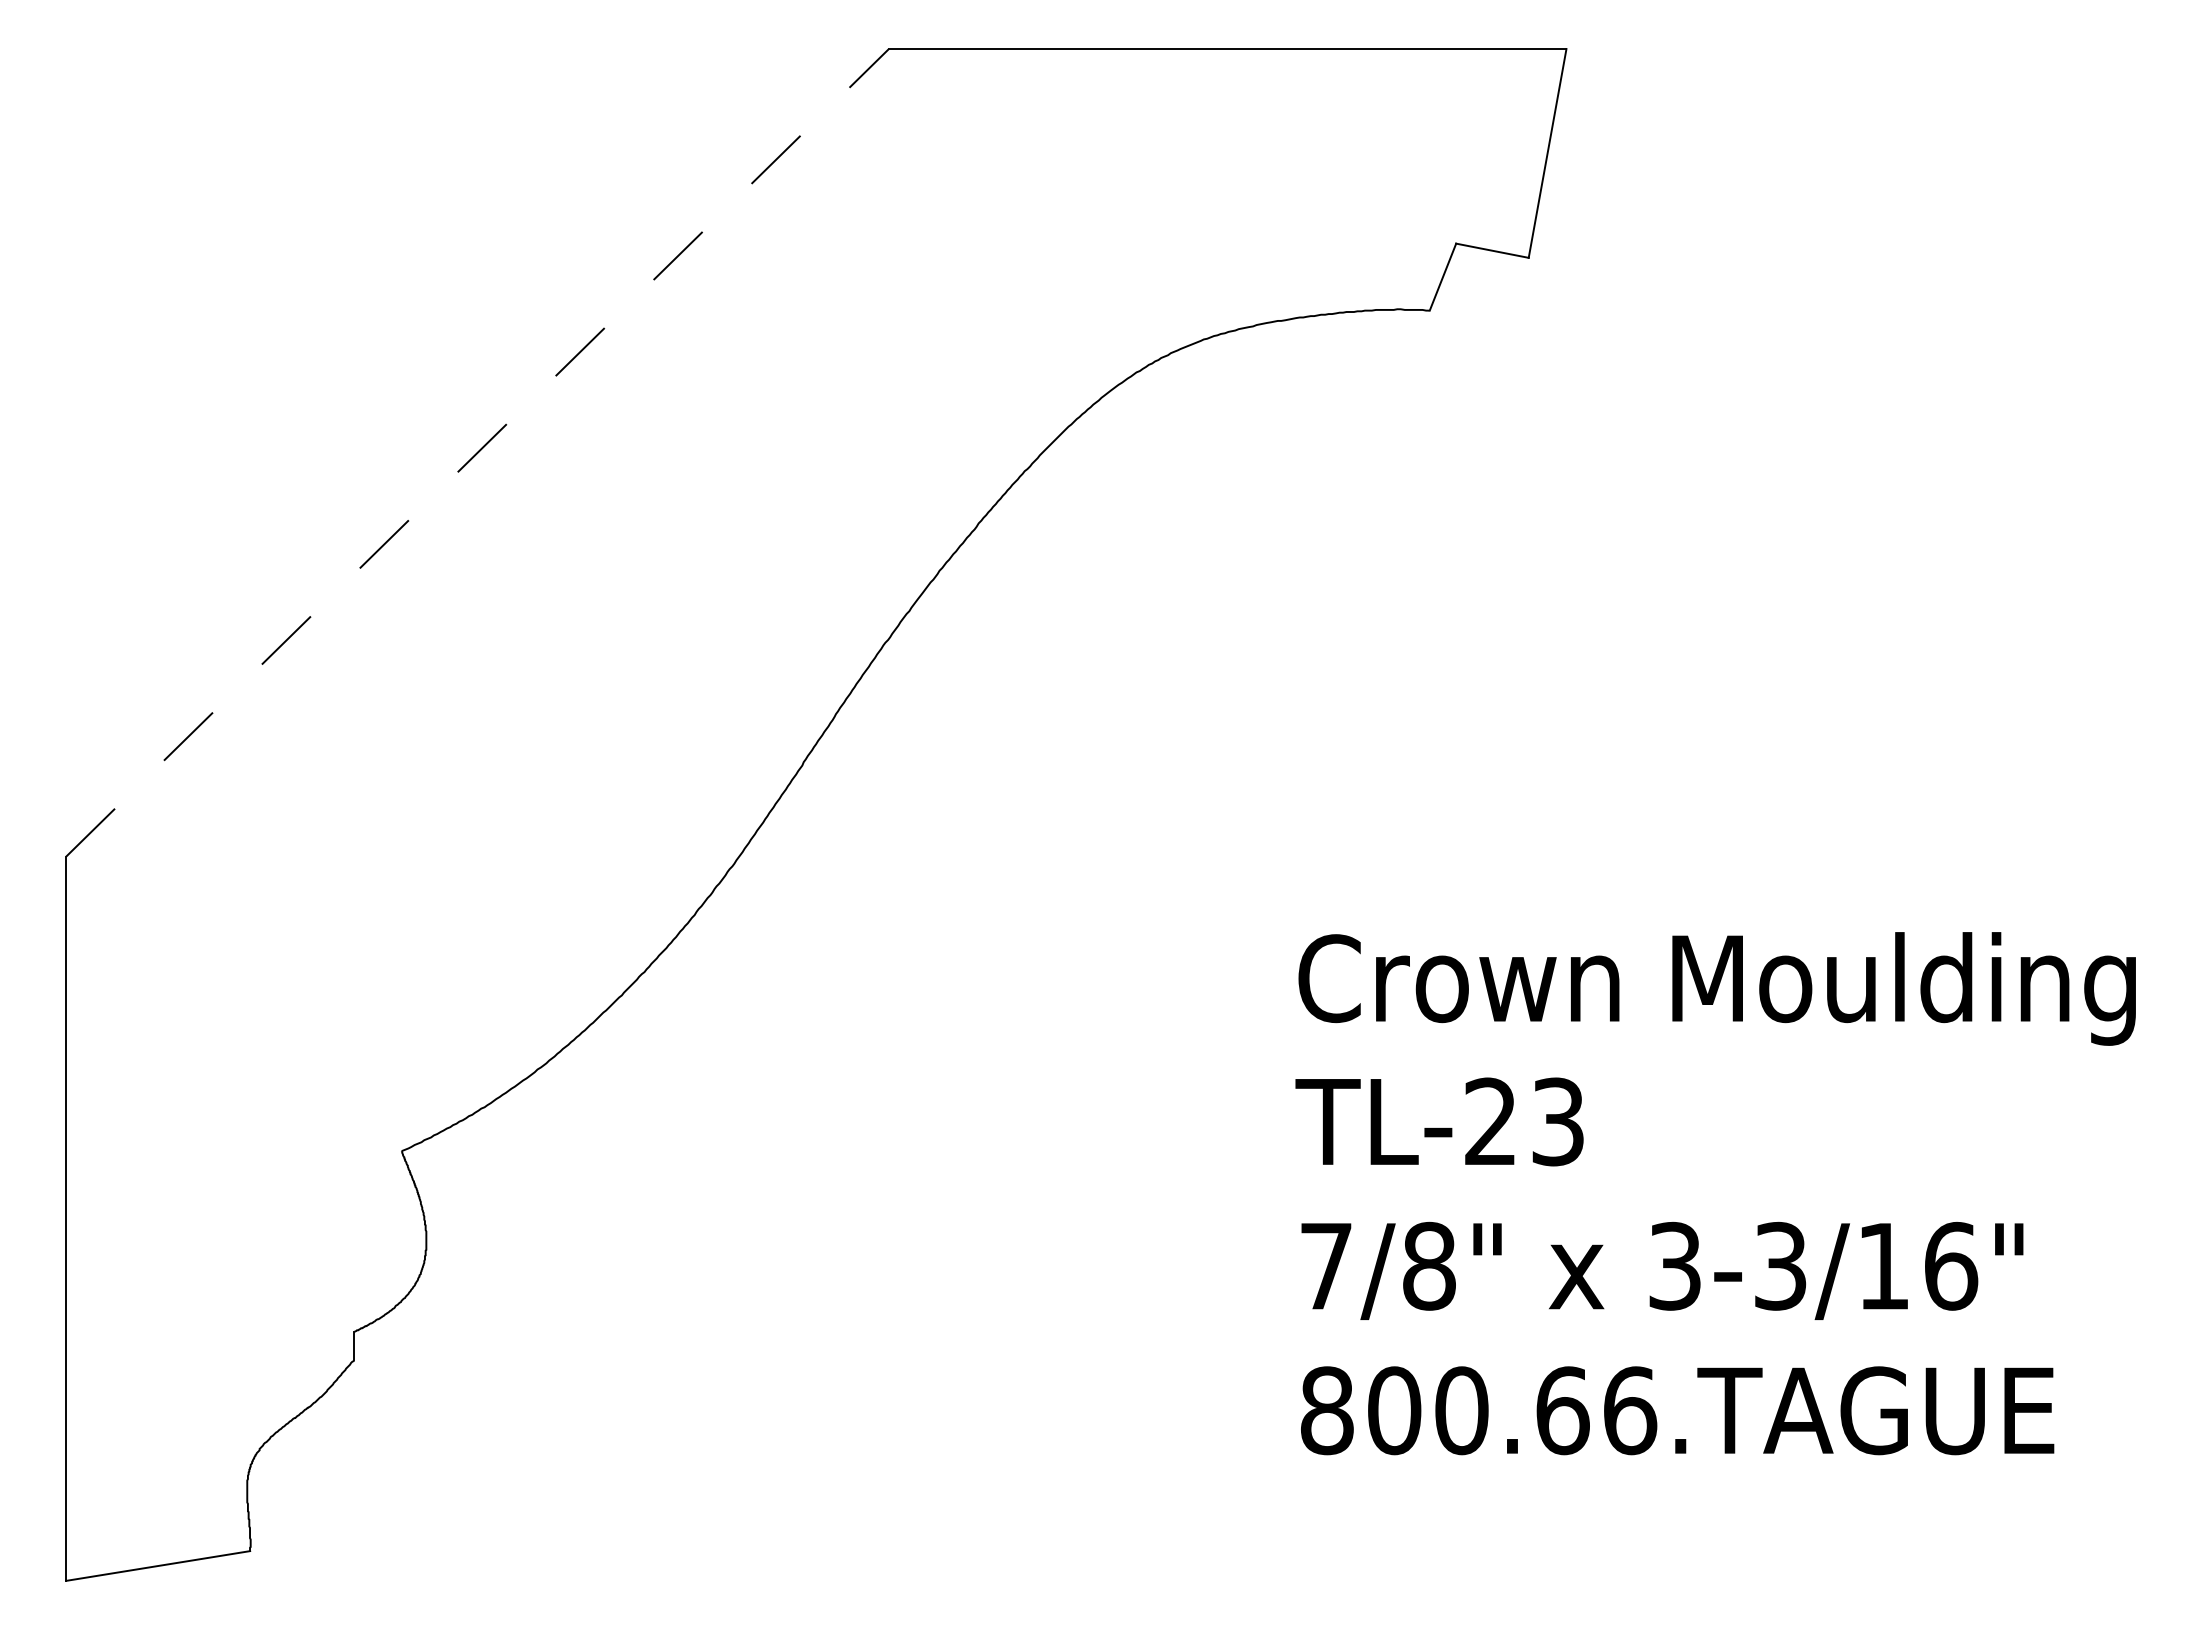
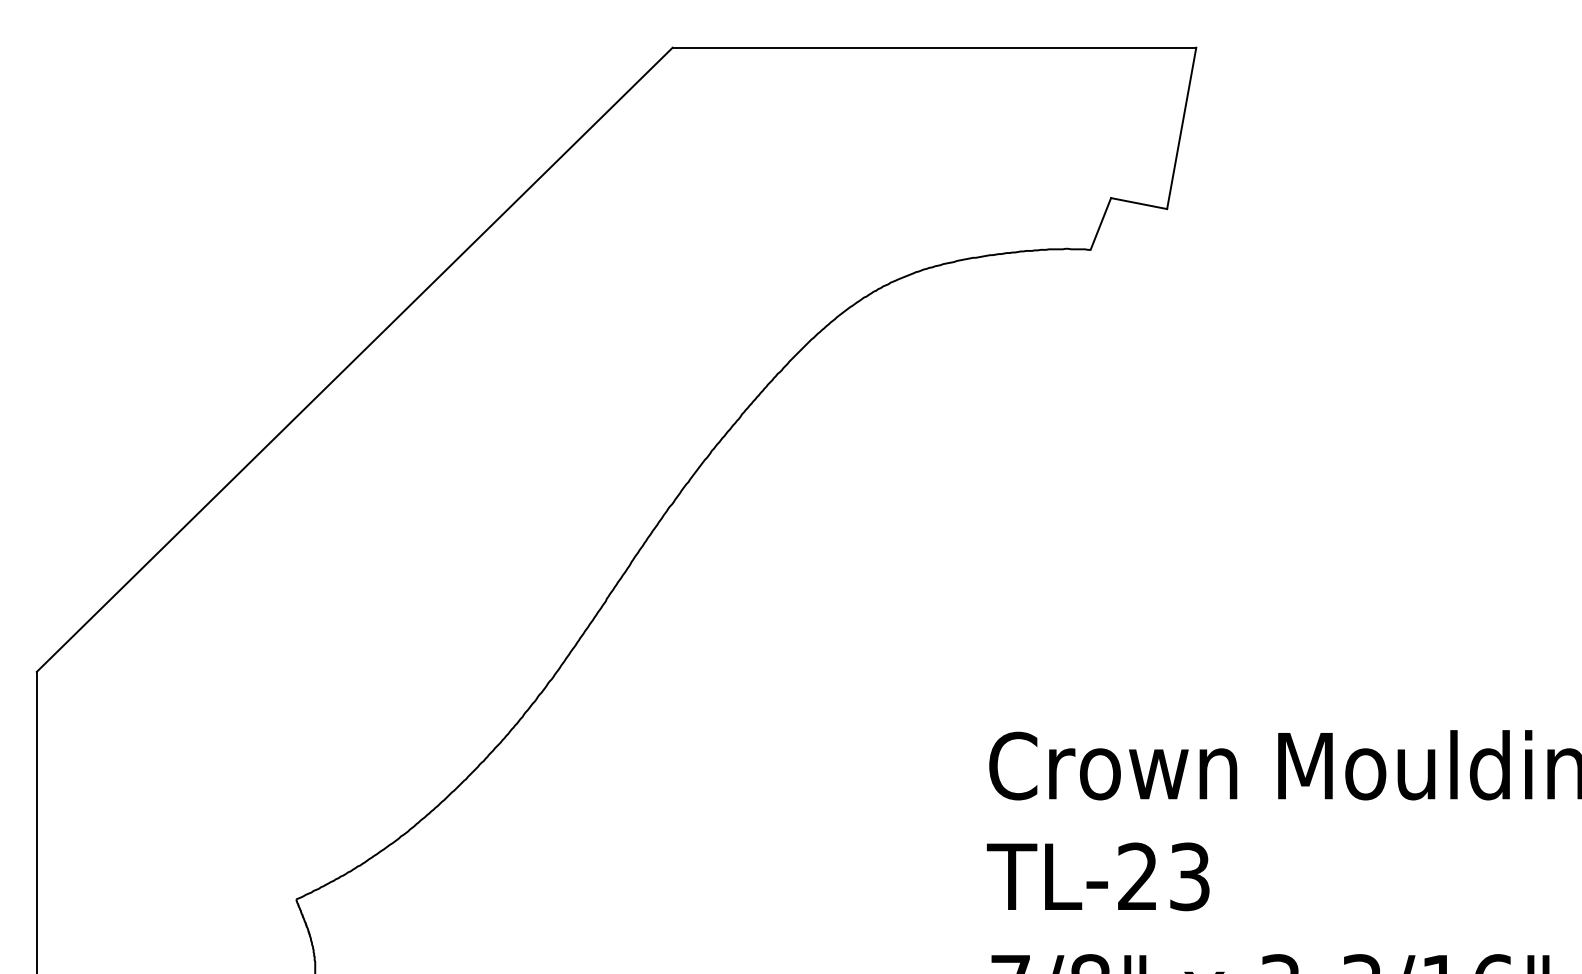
line: (477, 452) -> (354, 359), dashed -> solid

